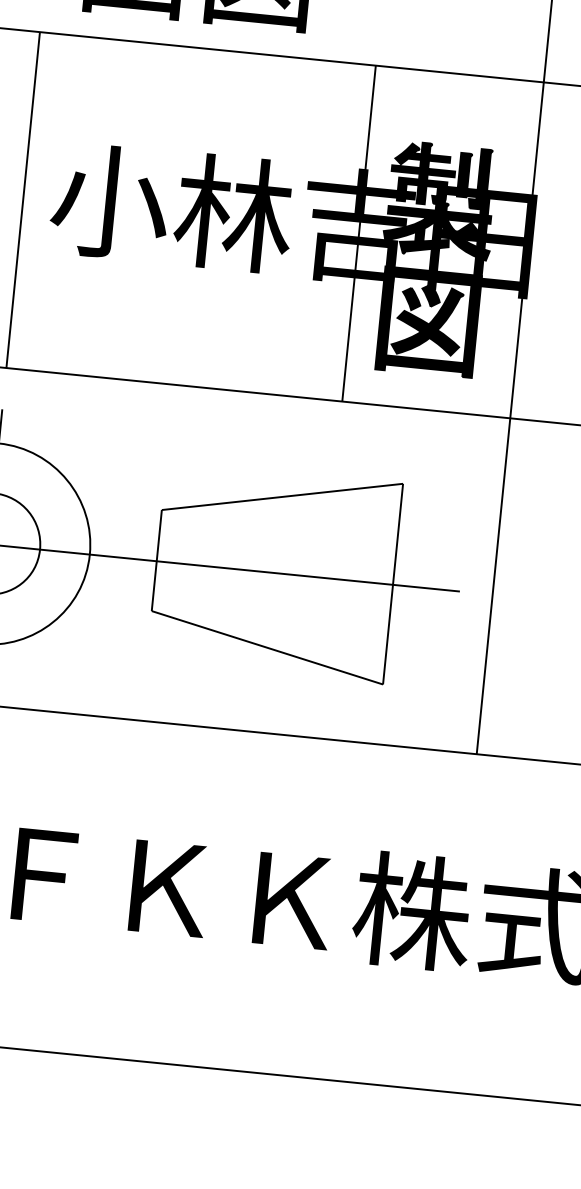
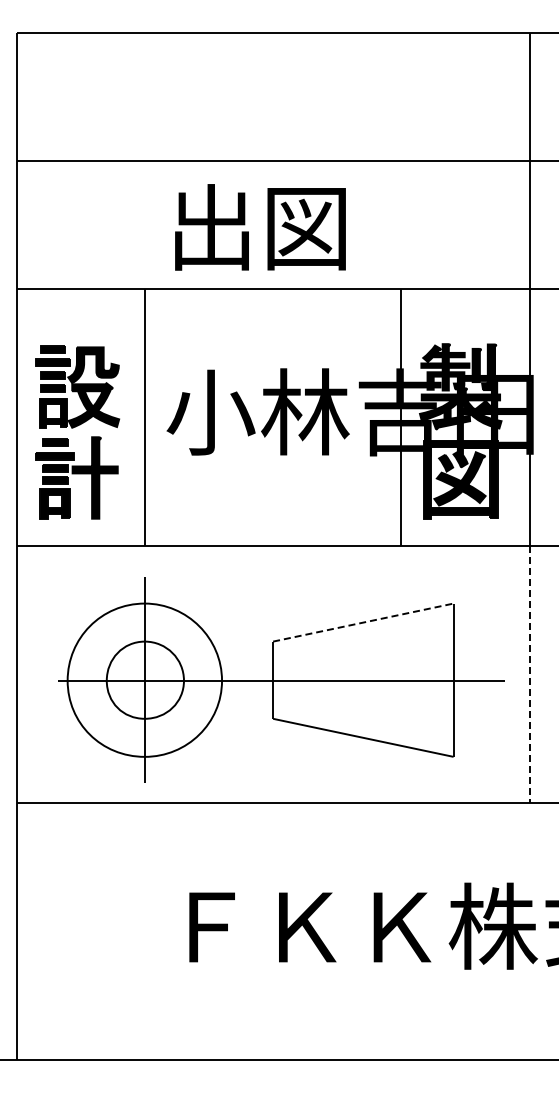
line: (282, 496) -> (363, 622), solid -> dashed
line: (493, 586) -> (529, 674), solid -> dashed

